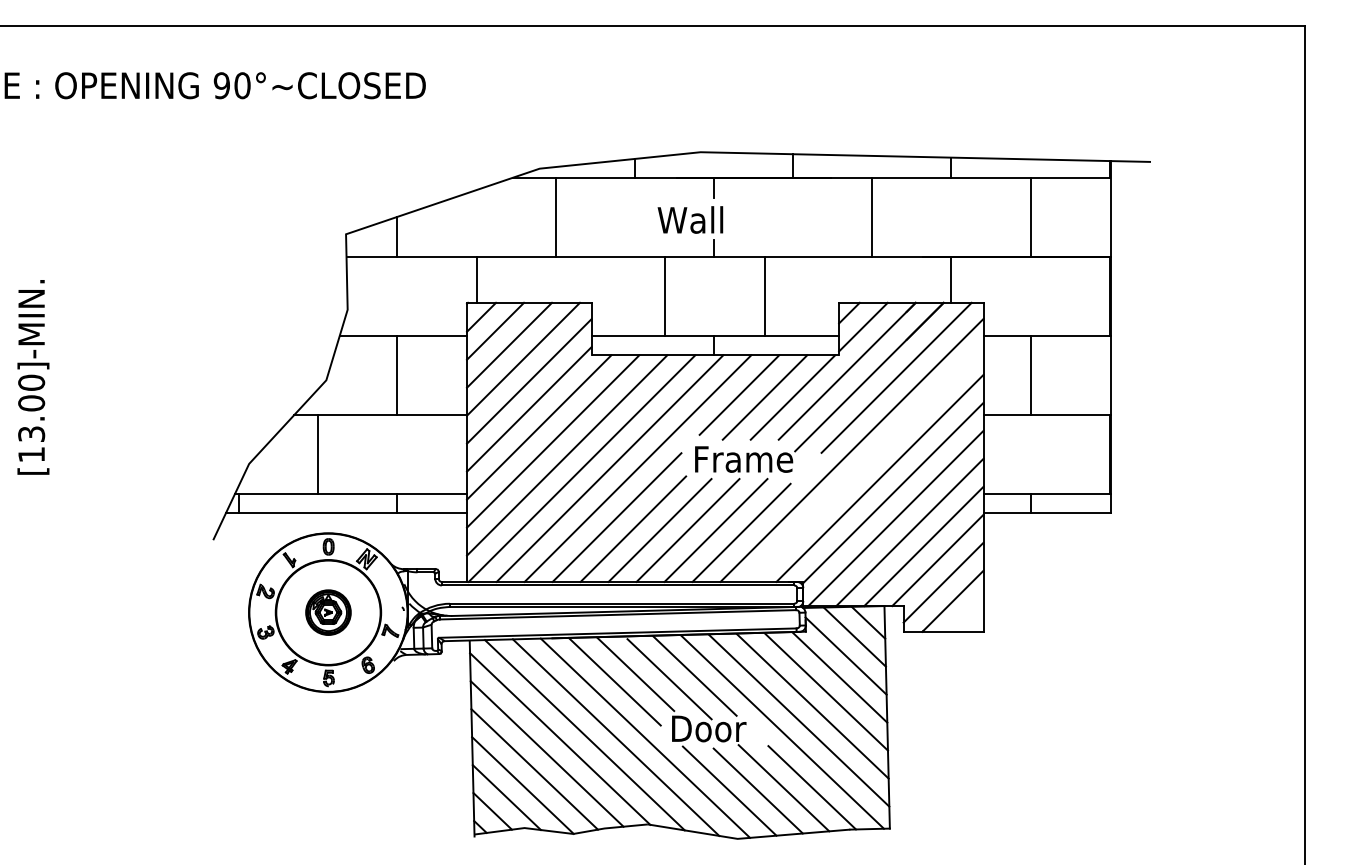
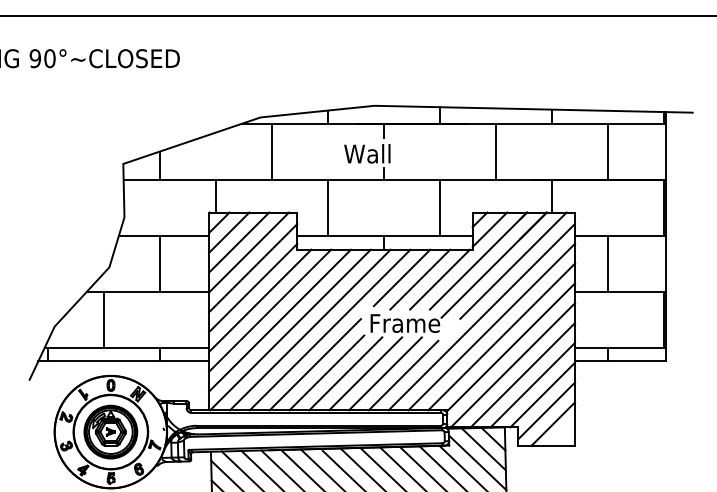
line: (664, 296) -> (327, 208), moved
line: (765, 296) -> (440, 208), moved
line: (865, 463) -> (491, 326), added
part: (328, 612) -> (110, 431), size x1.67

